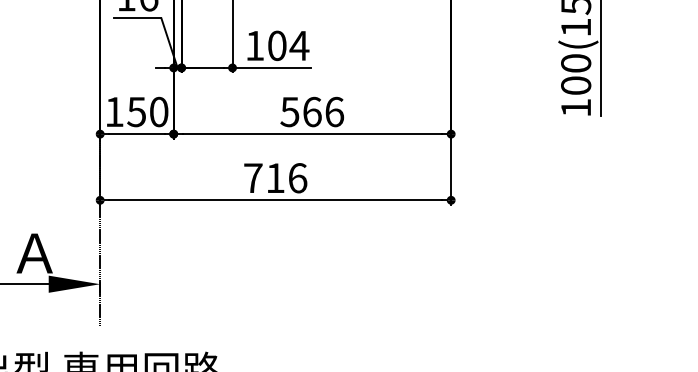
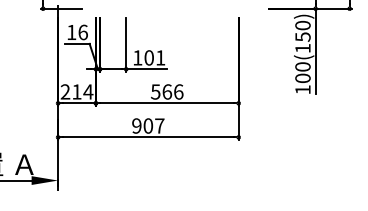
text: (299, 45) -> (160, 57), 104 -> 101
text: (135, 111) -> (76, 91), 150 -> 214
text: (275, 177) -> (148, 125), 716 -> 907

